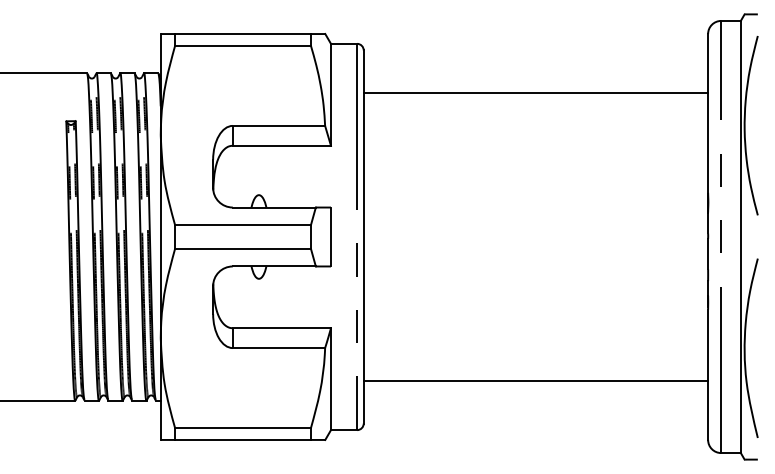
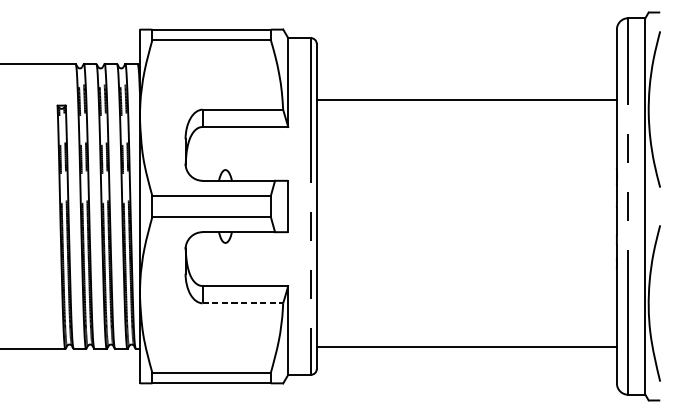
line: (535, 92) -> (466, 99), moved
line: (279, 348) -> (243, 303), solid -> dashed
line: (535, 381) -> (466, 347), moved

